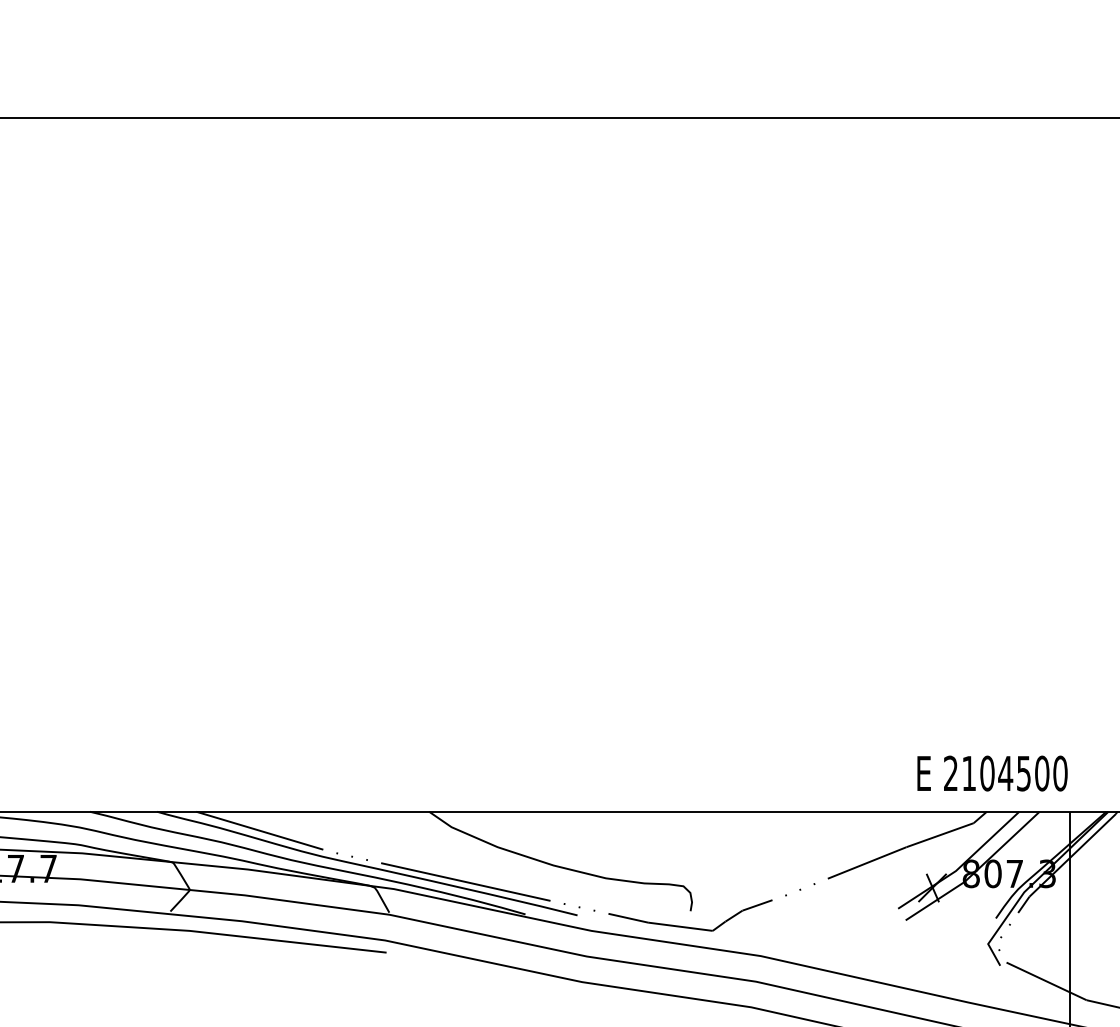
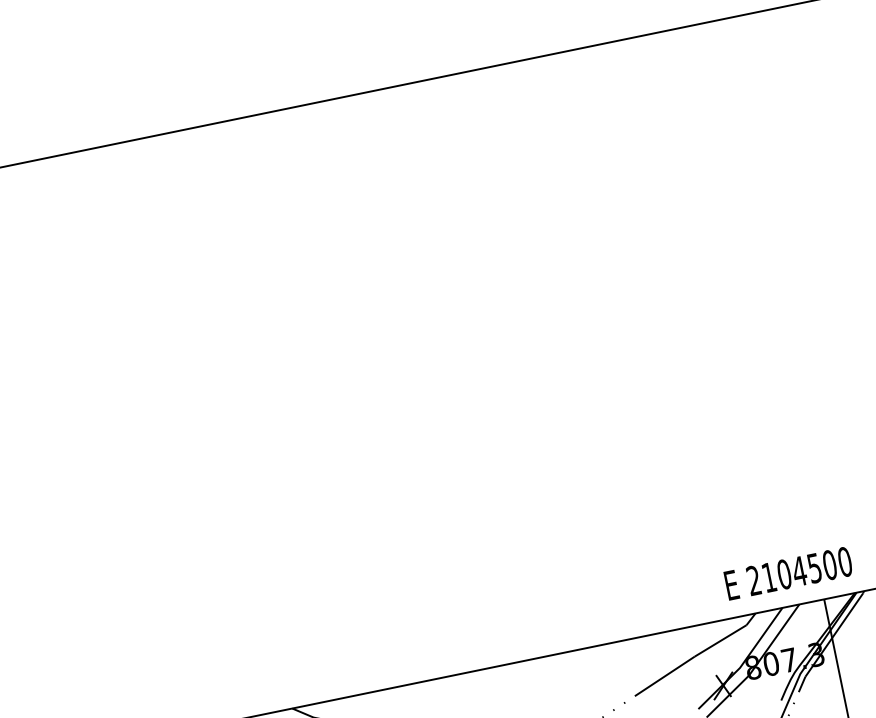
text: (992, 773) -> (788, 573), moved

